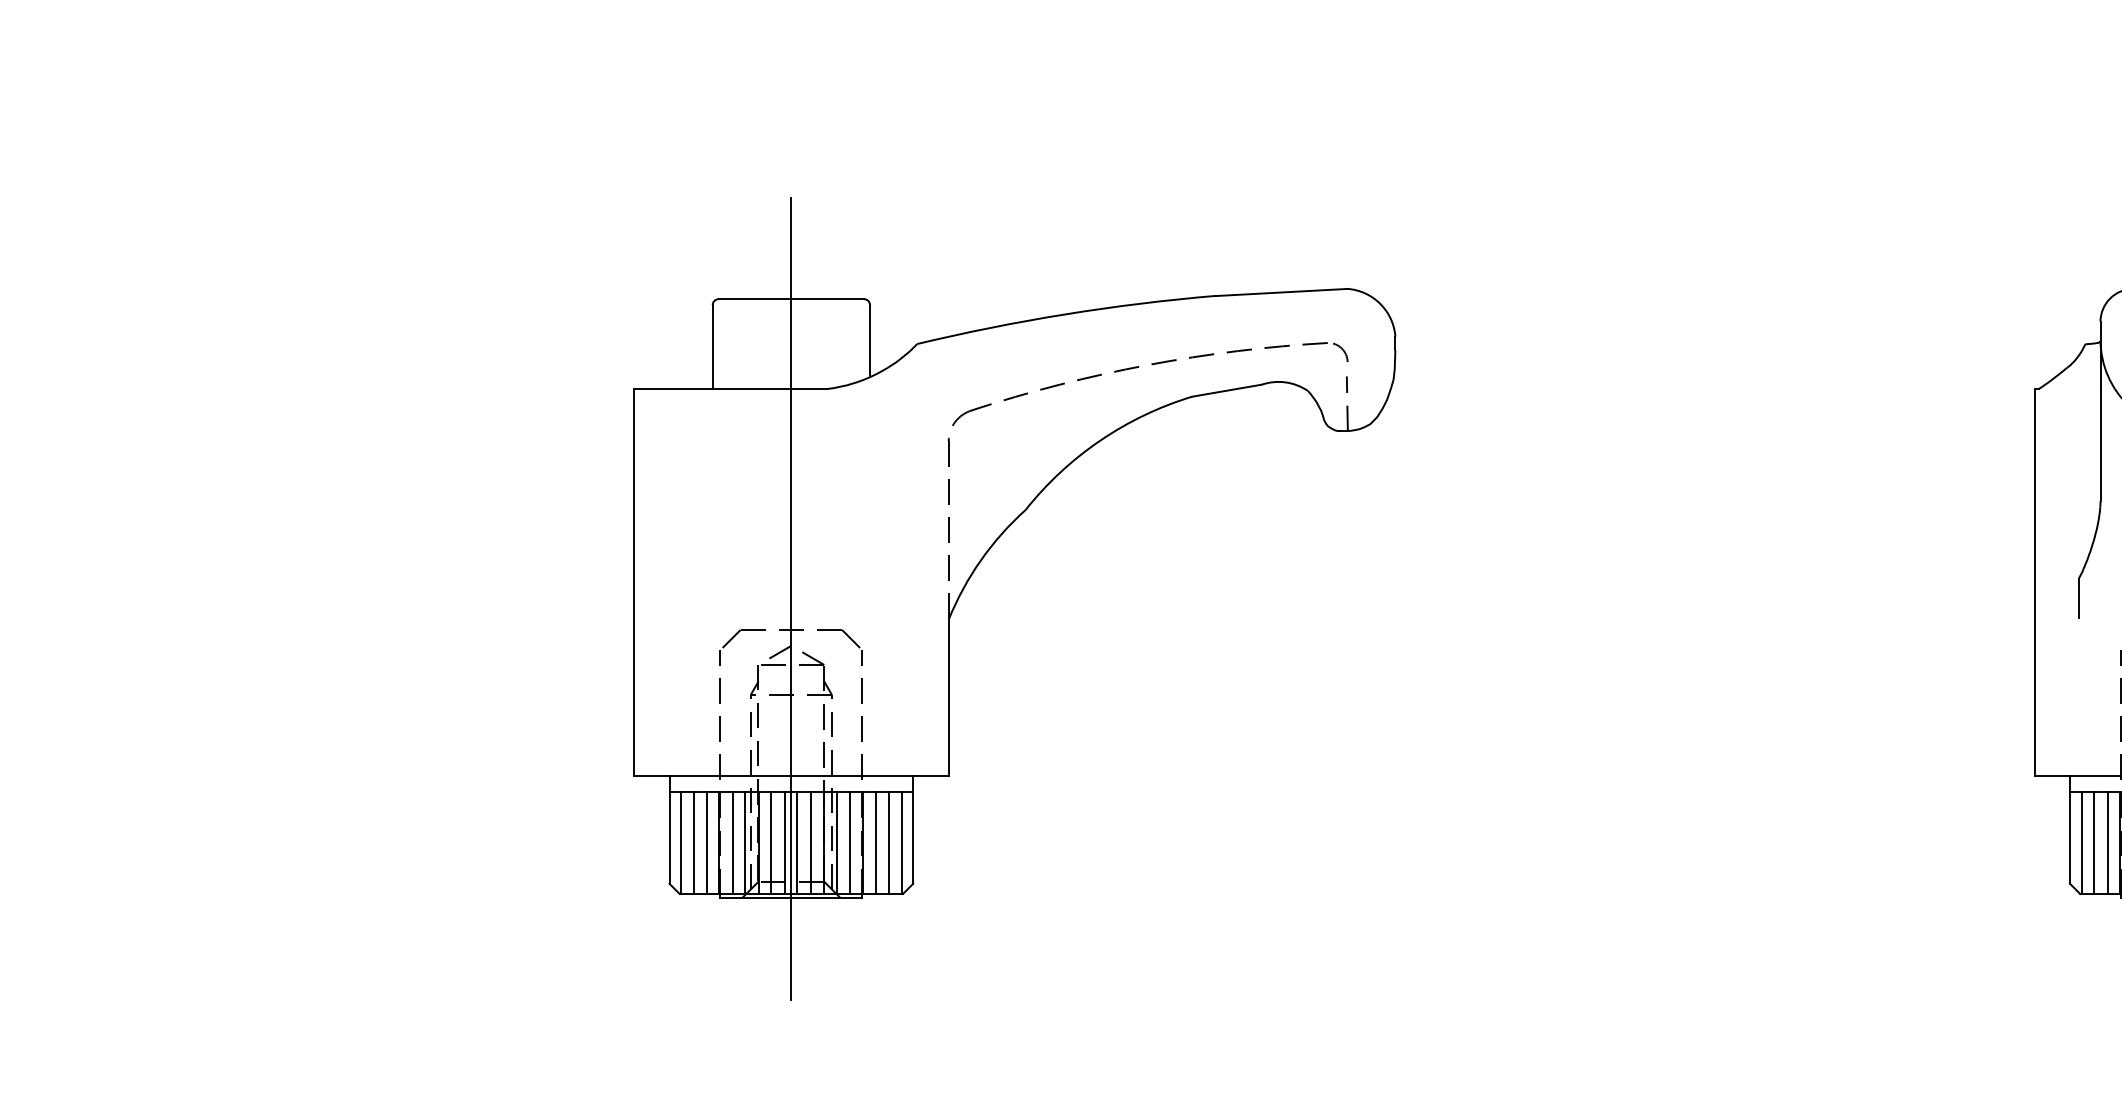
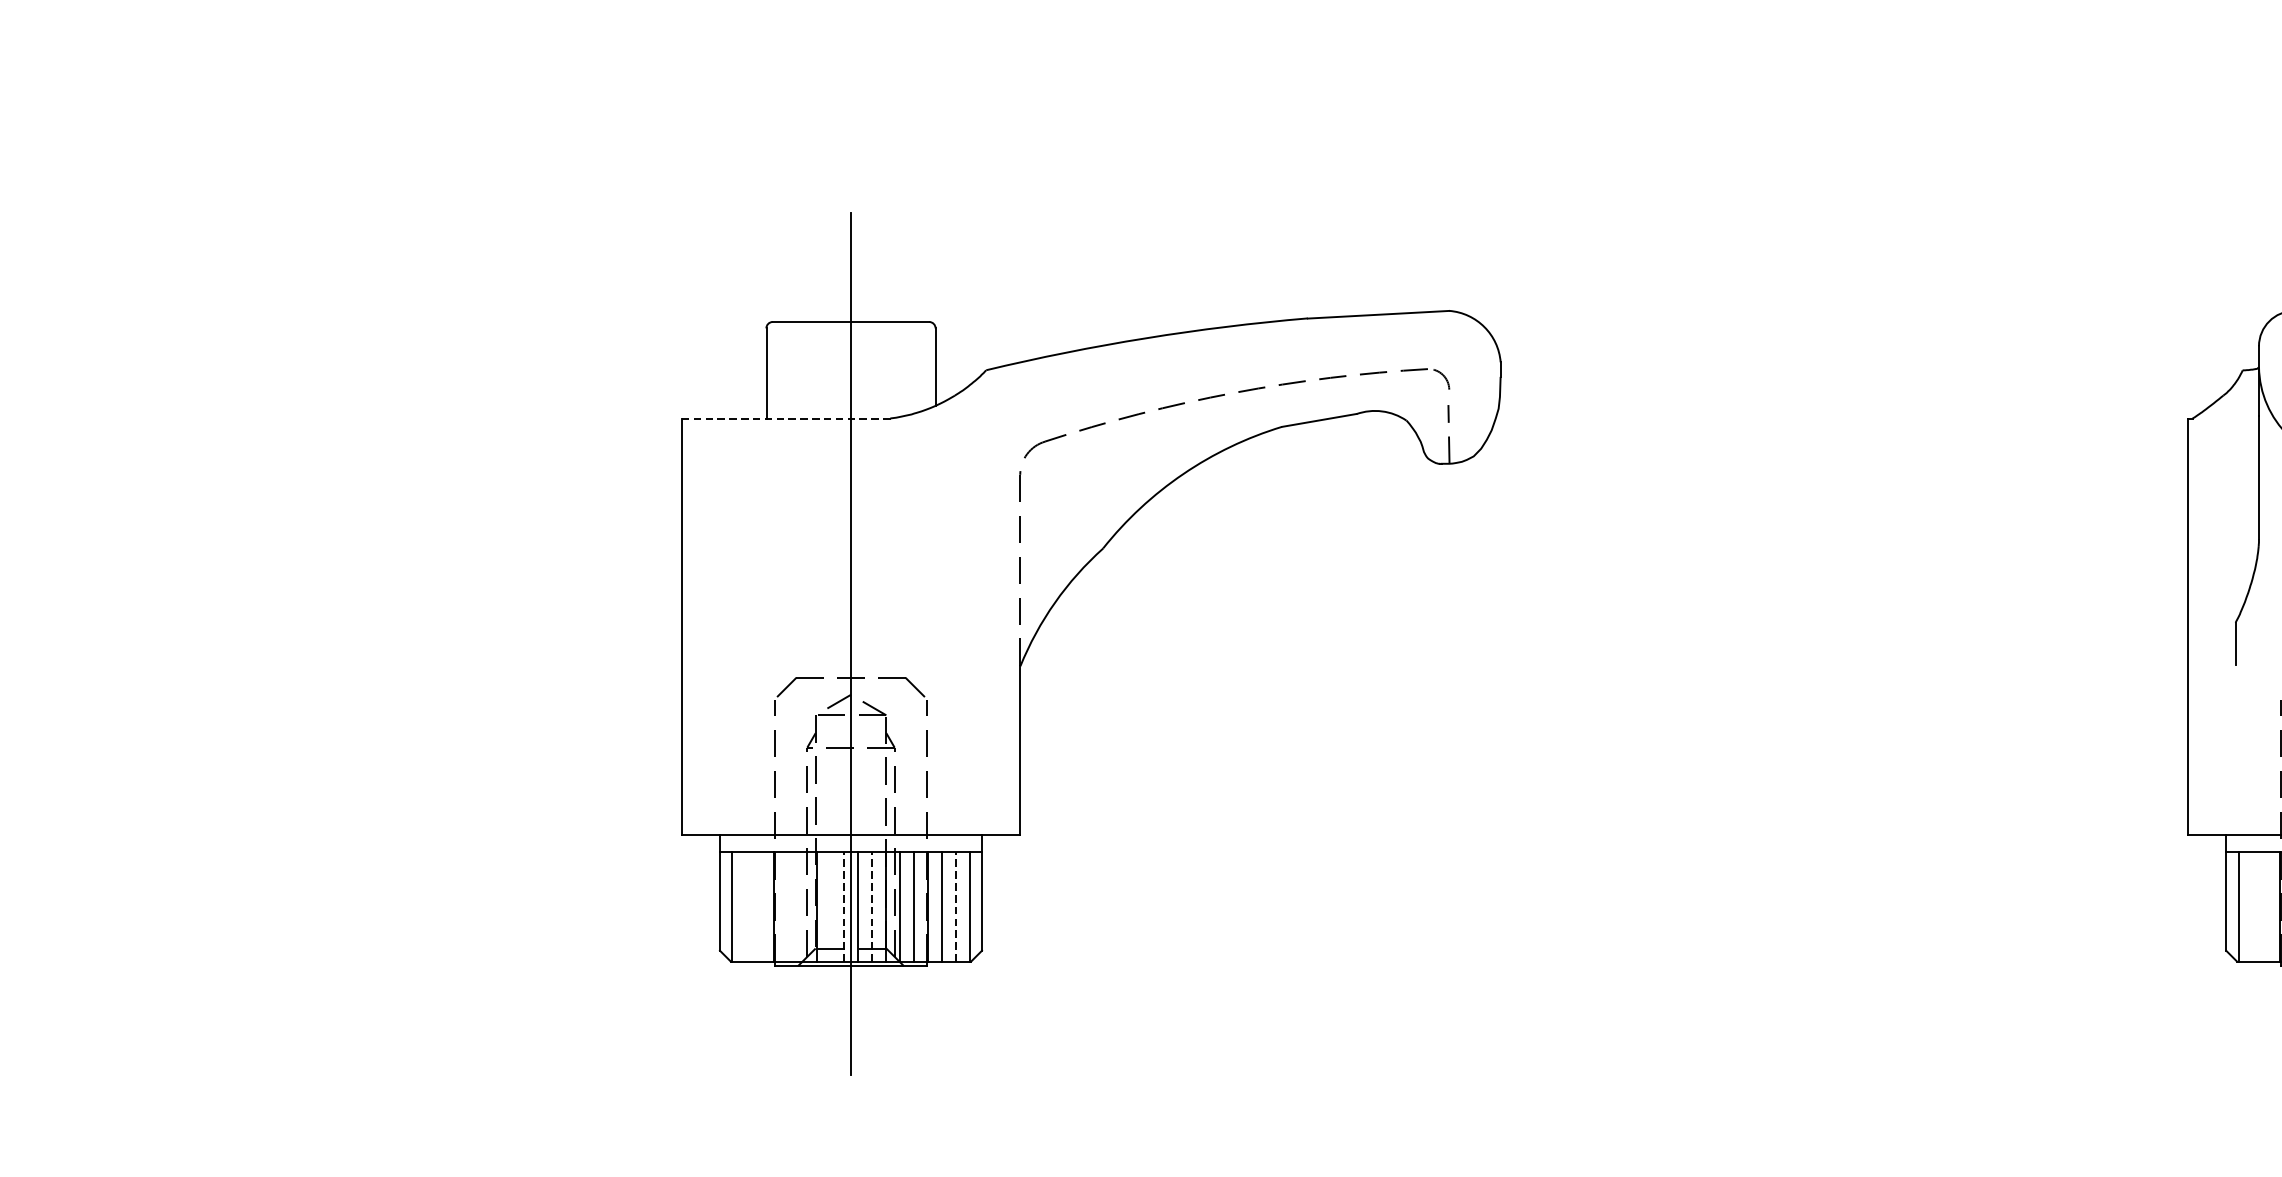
line: (730, 389) -> (785, 419), solid -> dashed
line: (693, 842) -> (745, 906), removed
line: (707, 842) -> (760, 906), removed
line: (733, 842) -> (788, 906), removed
line: (745, 842) -> (801, 906), removed
line: (771, 842) -> (829, 906), removed
line: (2094, 842) -> (2252, 906), removed
line: (2107, 842) -> (2266, 906), removed
line: (785, 843) -> (844, 907), solid -> dashed
line: (811, 843) -> (872, 907), solid -> dashed
line: (889, 843) -> (956, 907), solid -> dashed

